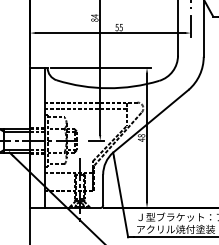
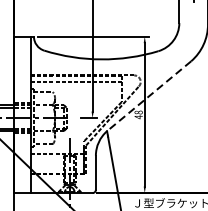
line: (150, 121) -> (148, 96), solid -> dashed

